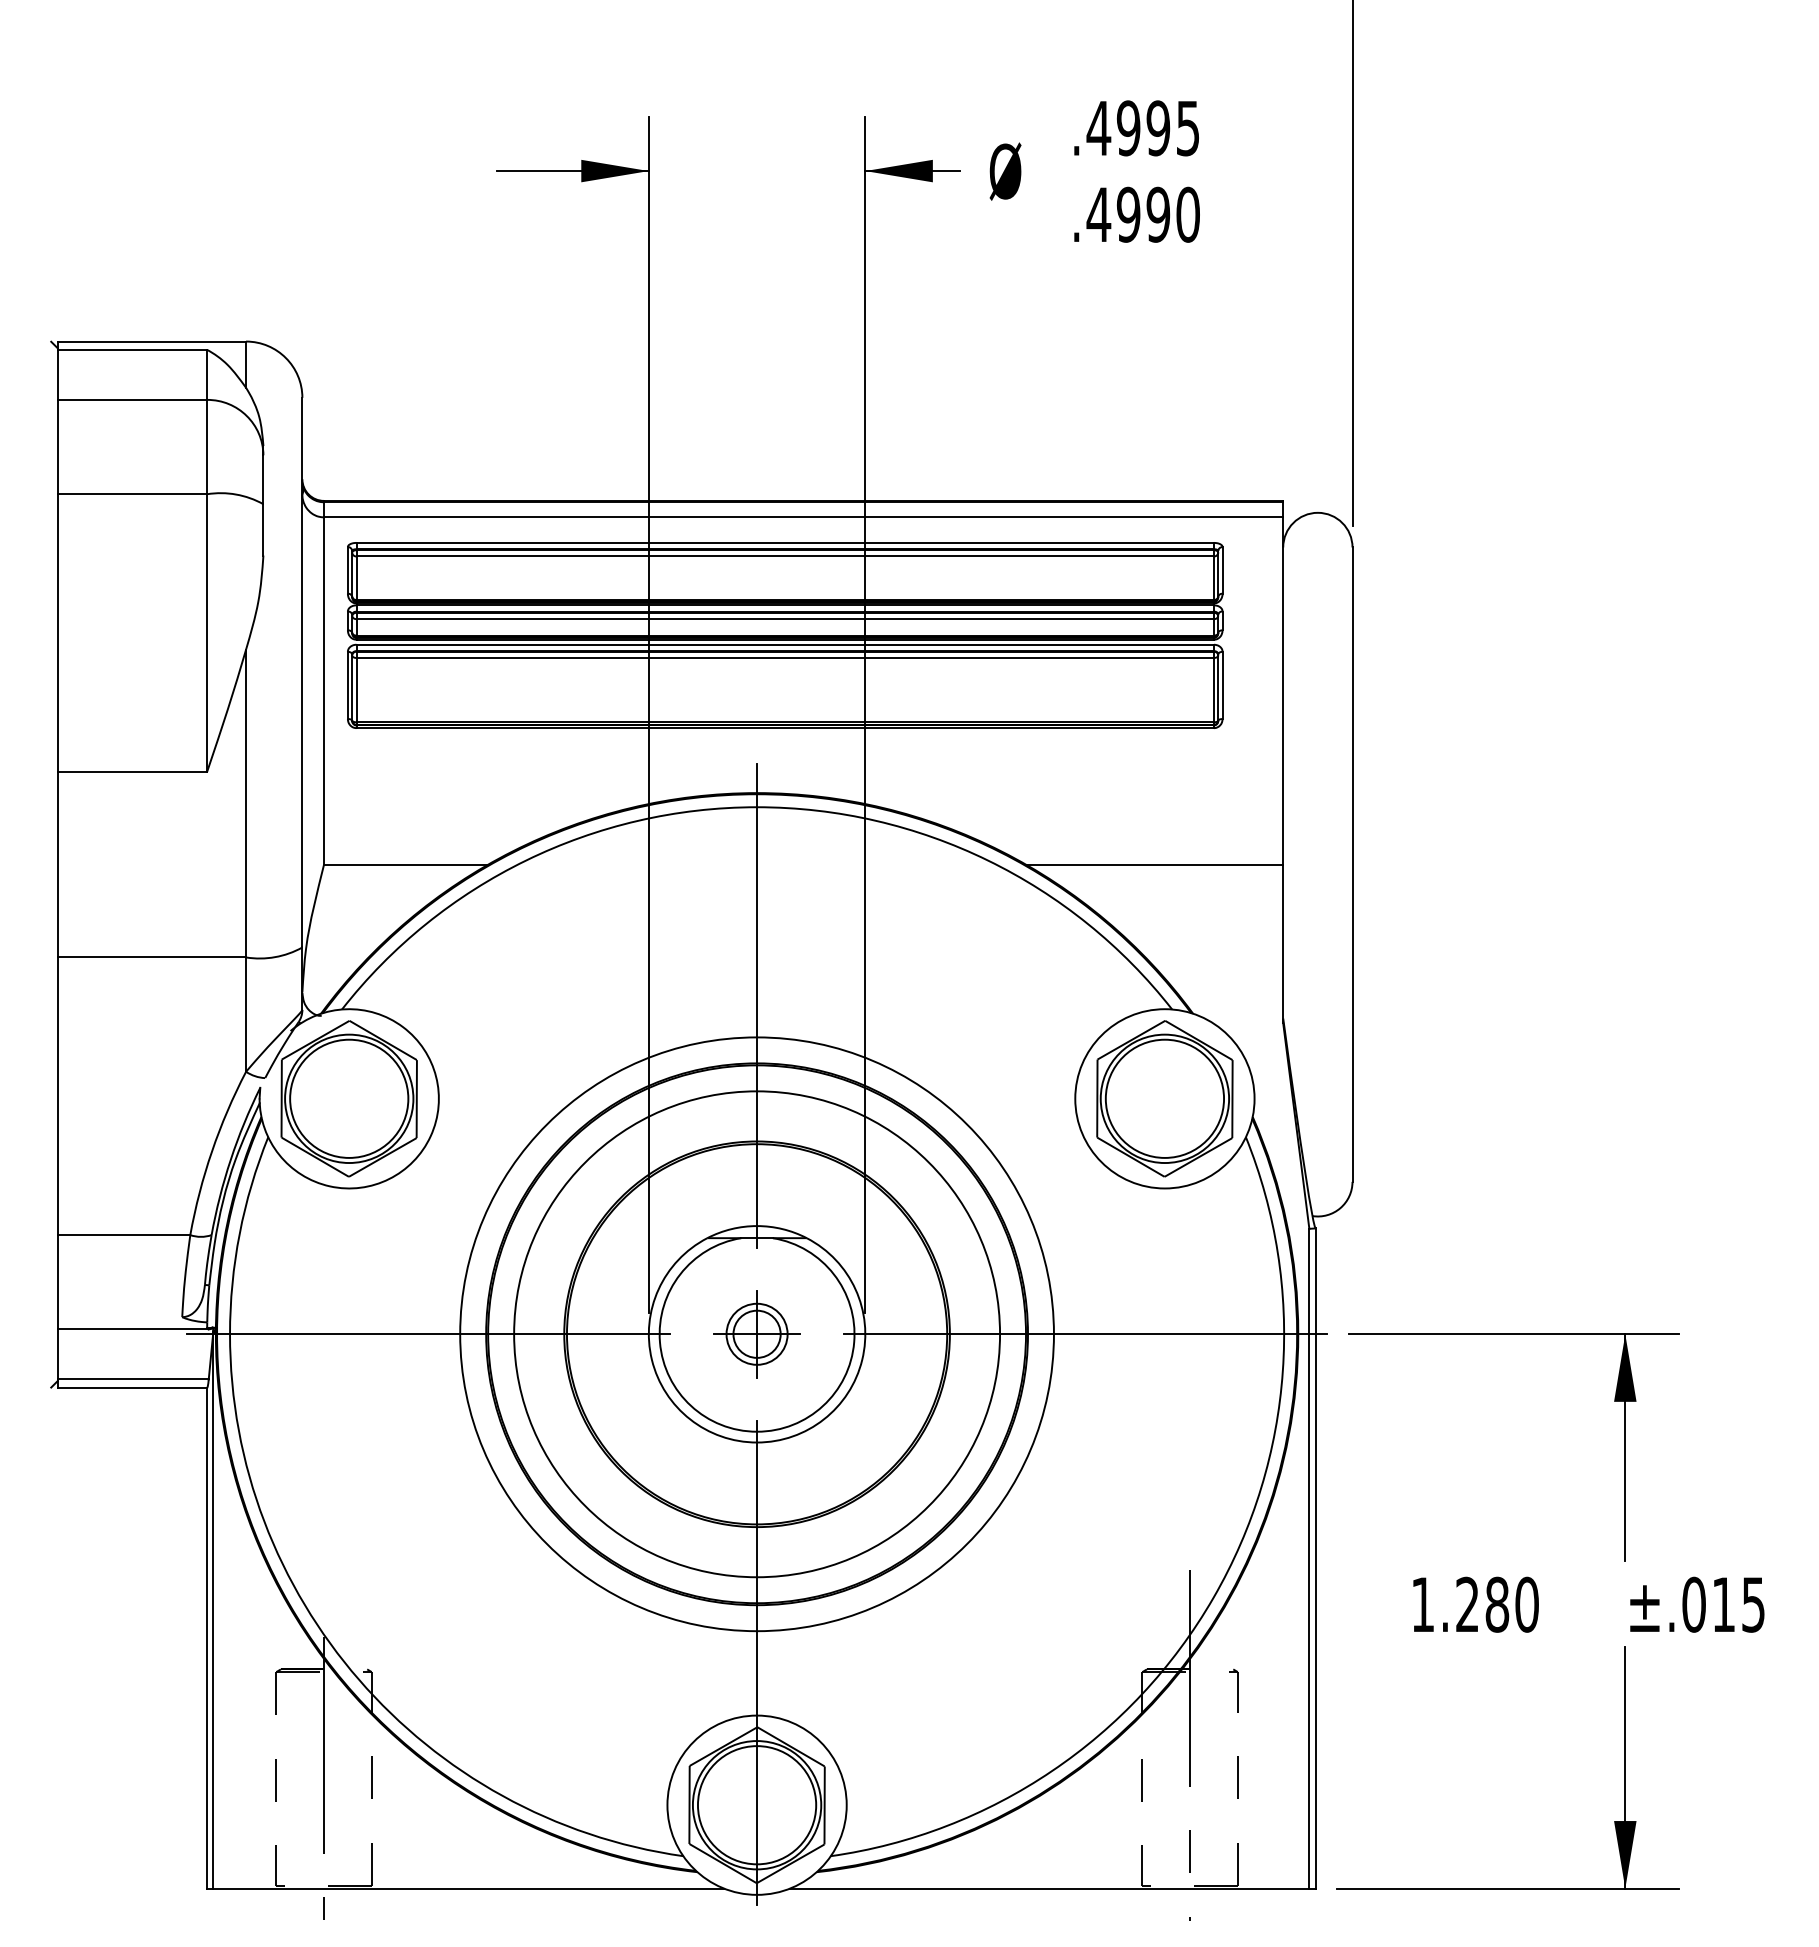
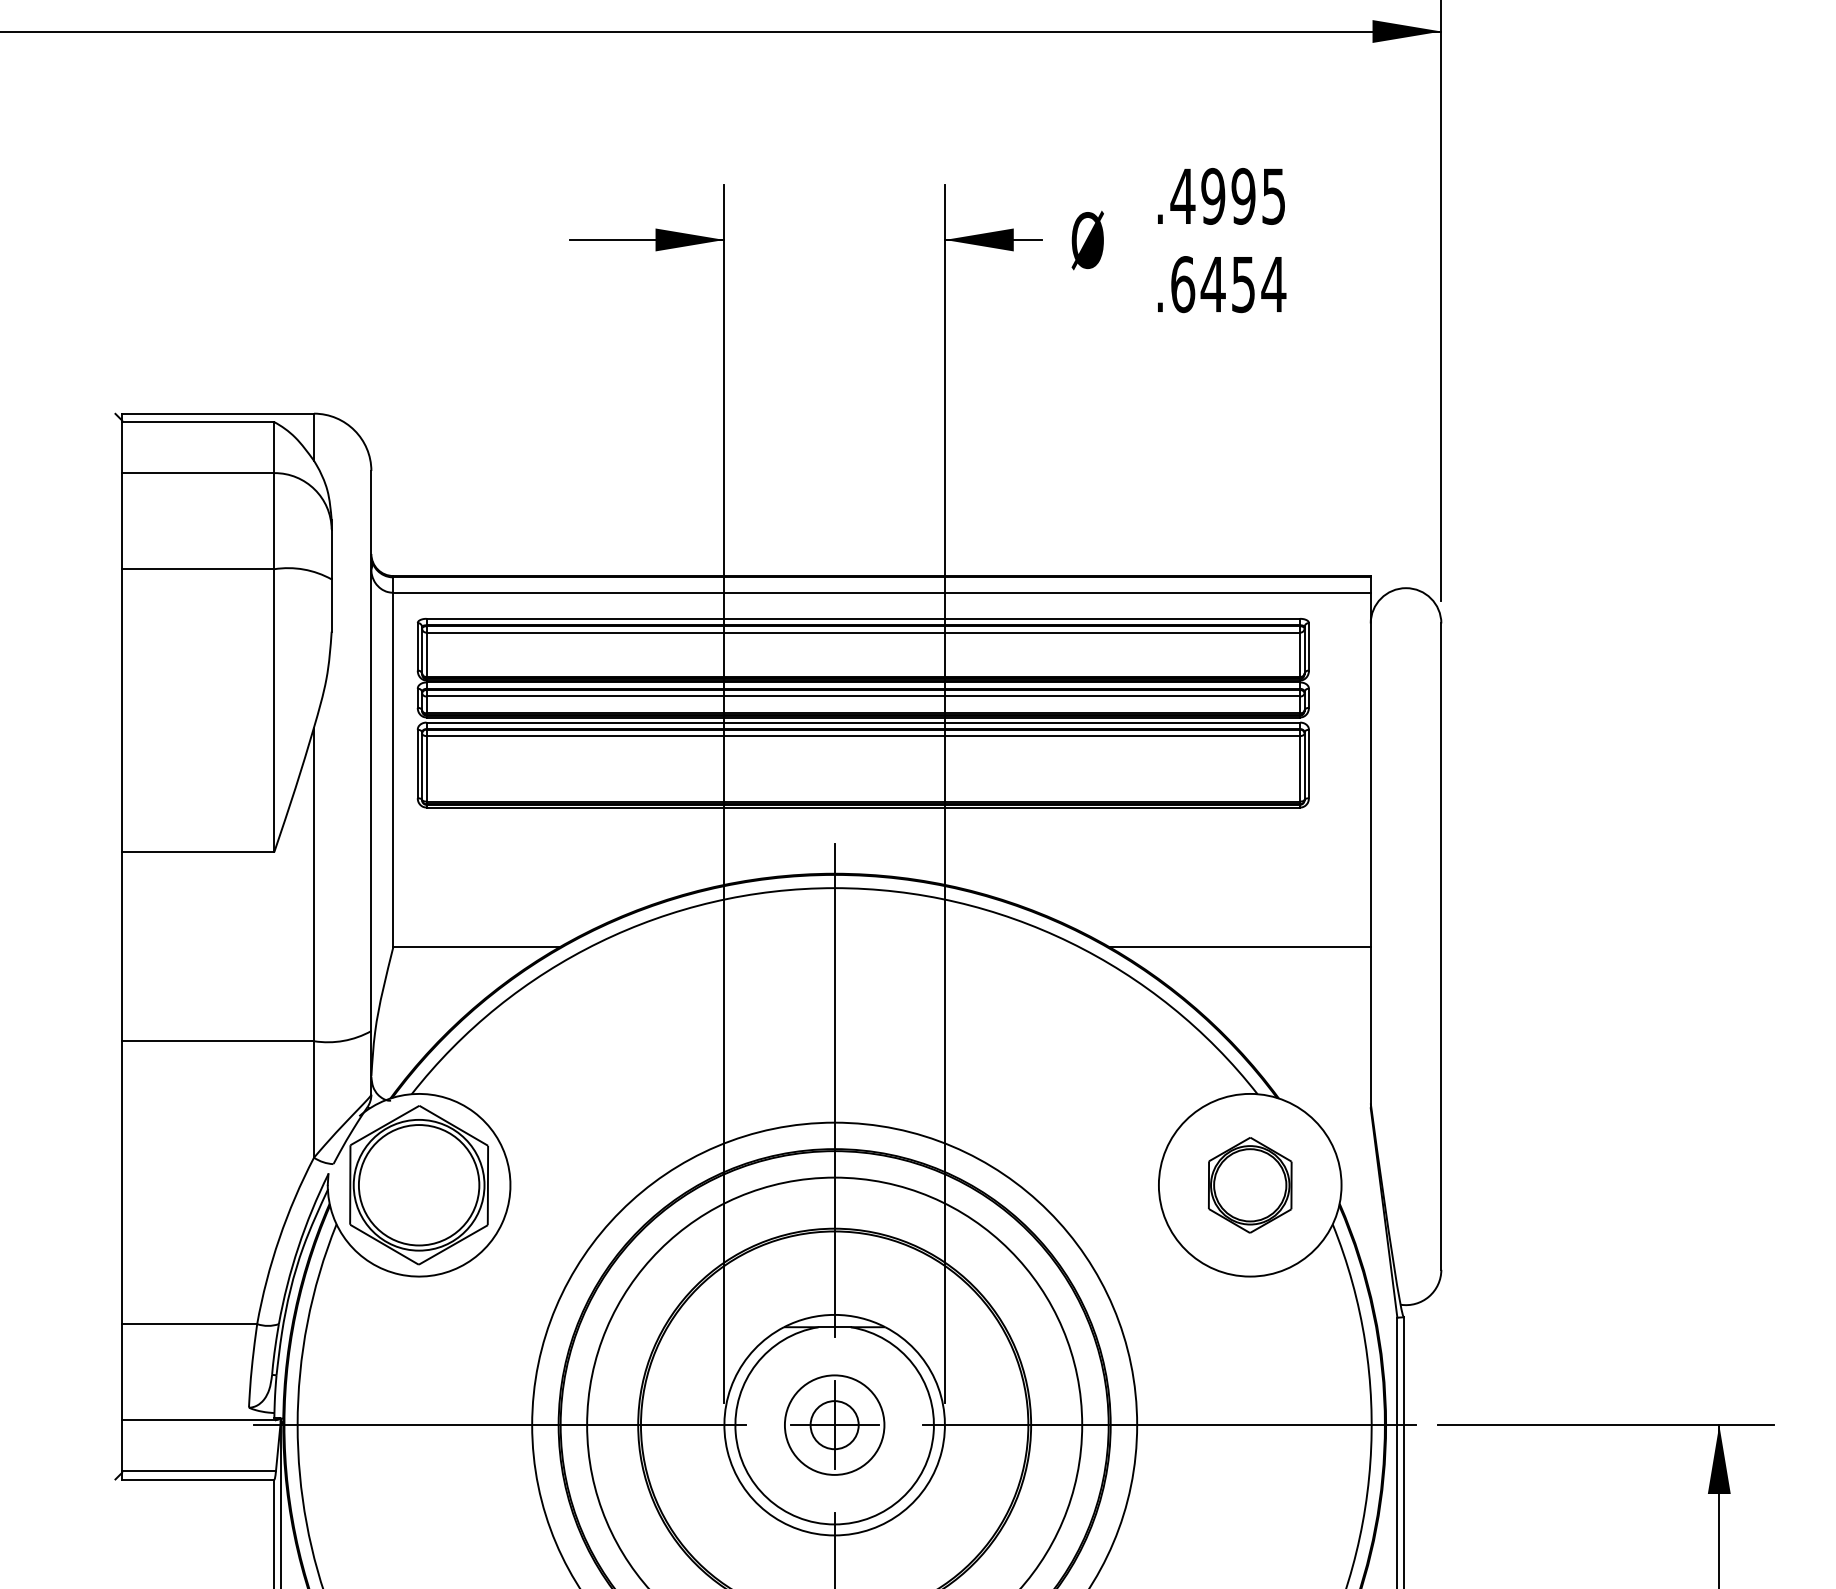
text: (1143, 214) -> (1228, 284), .4990 -> .6454
part: (1164, 1098) -> (1249, 1184), size x0.6
circle: (756, 1333) -> (834, 1424), size x1.6

